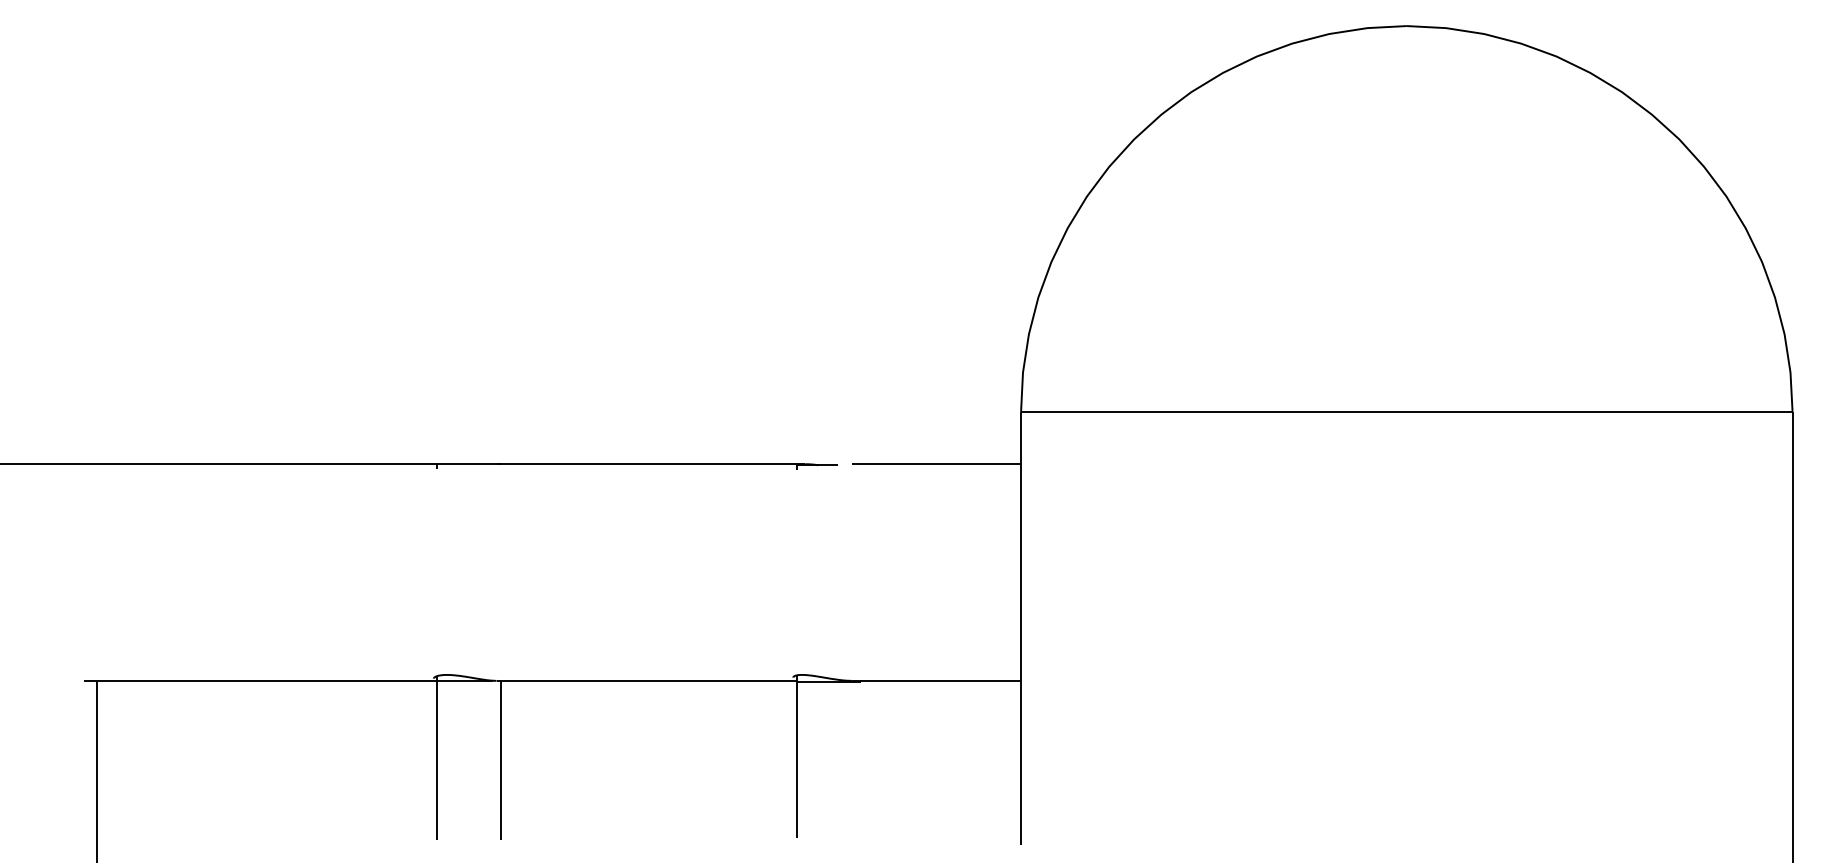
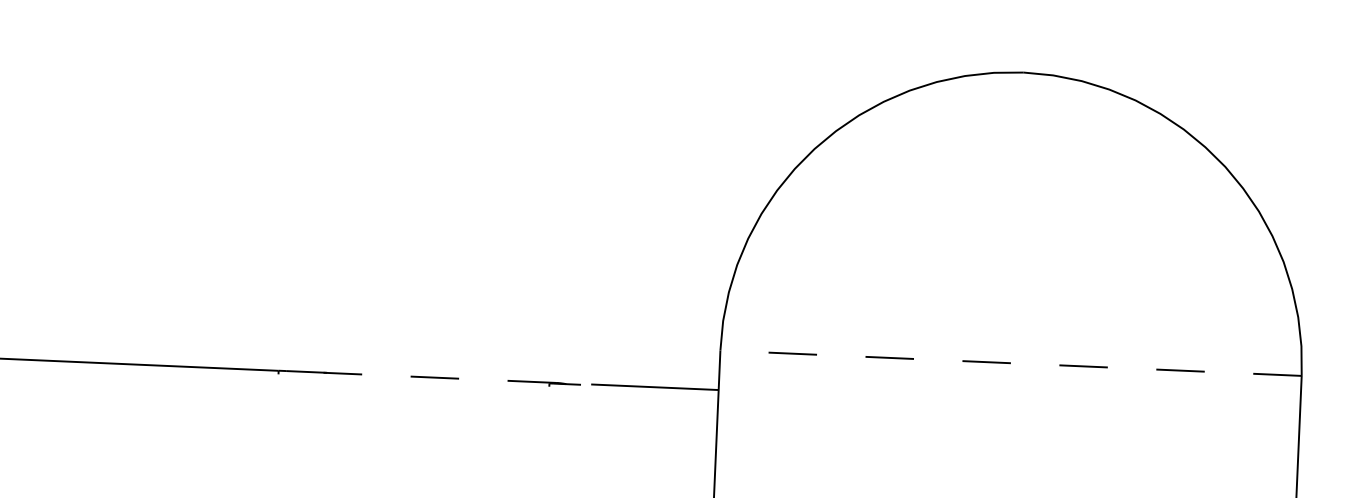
line: (1406, 411) -> (1010, 362), solid -> dashed
line: (650, 464) -> (439, 378), solid -> dashed

